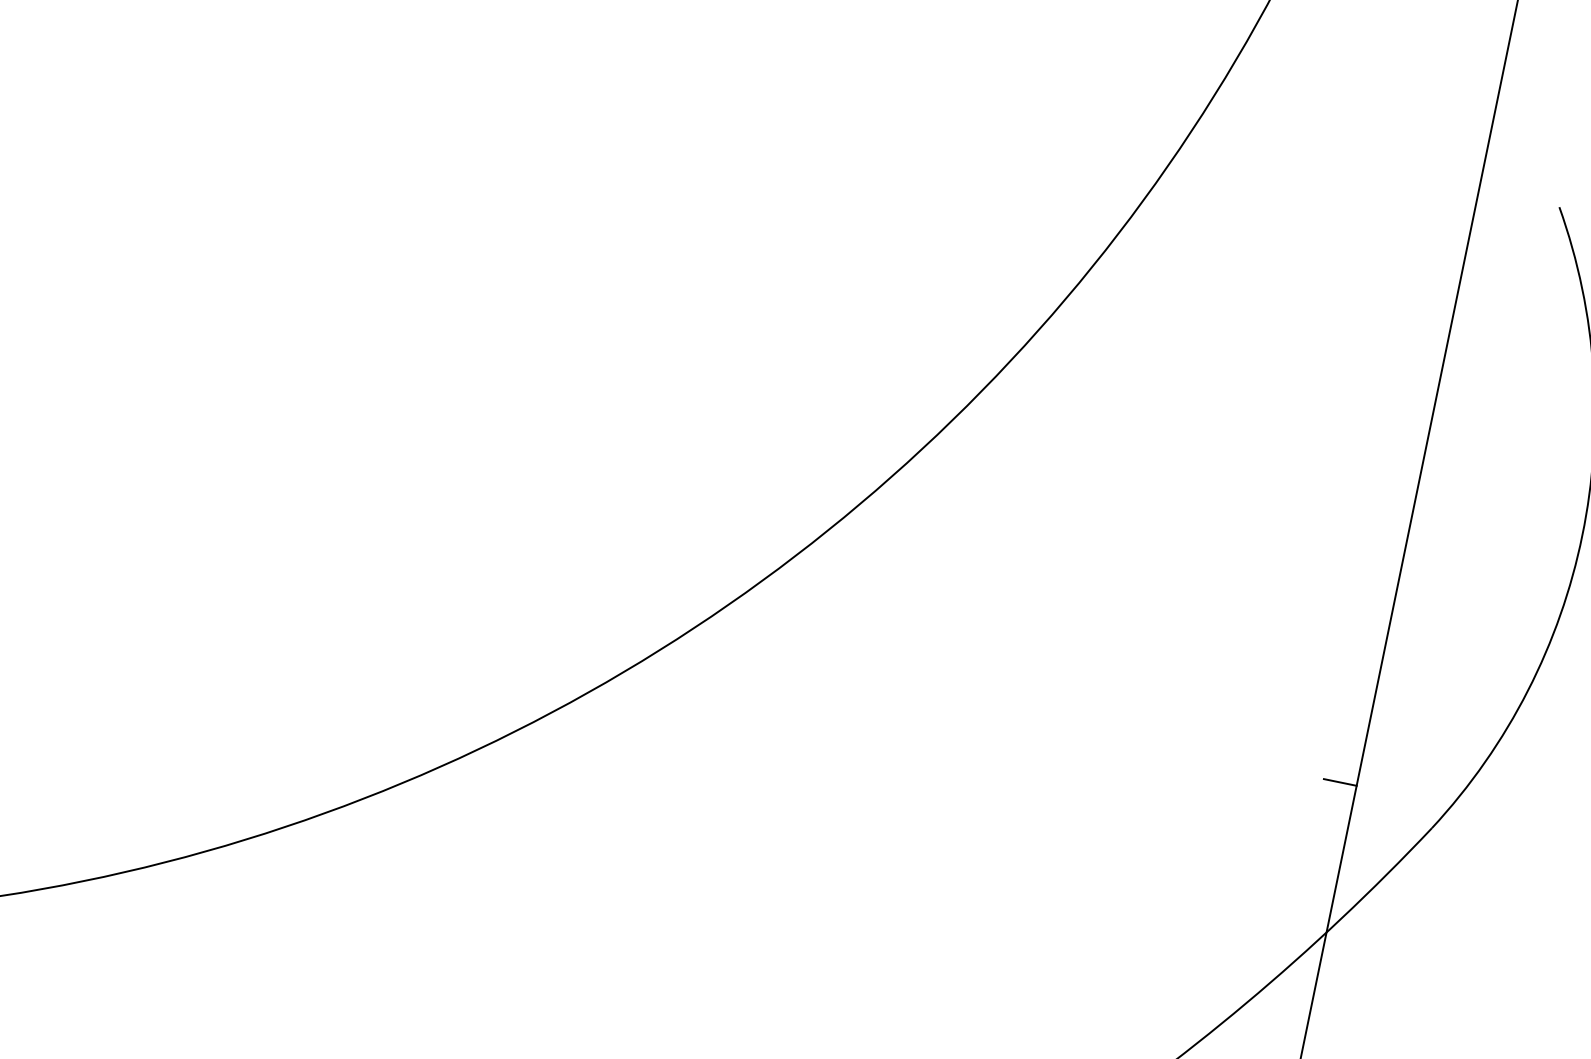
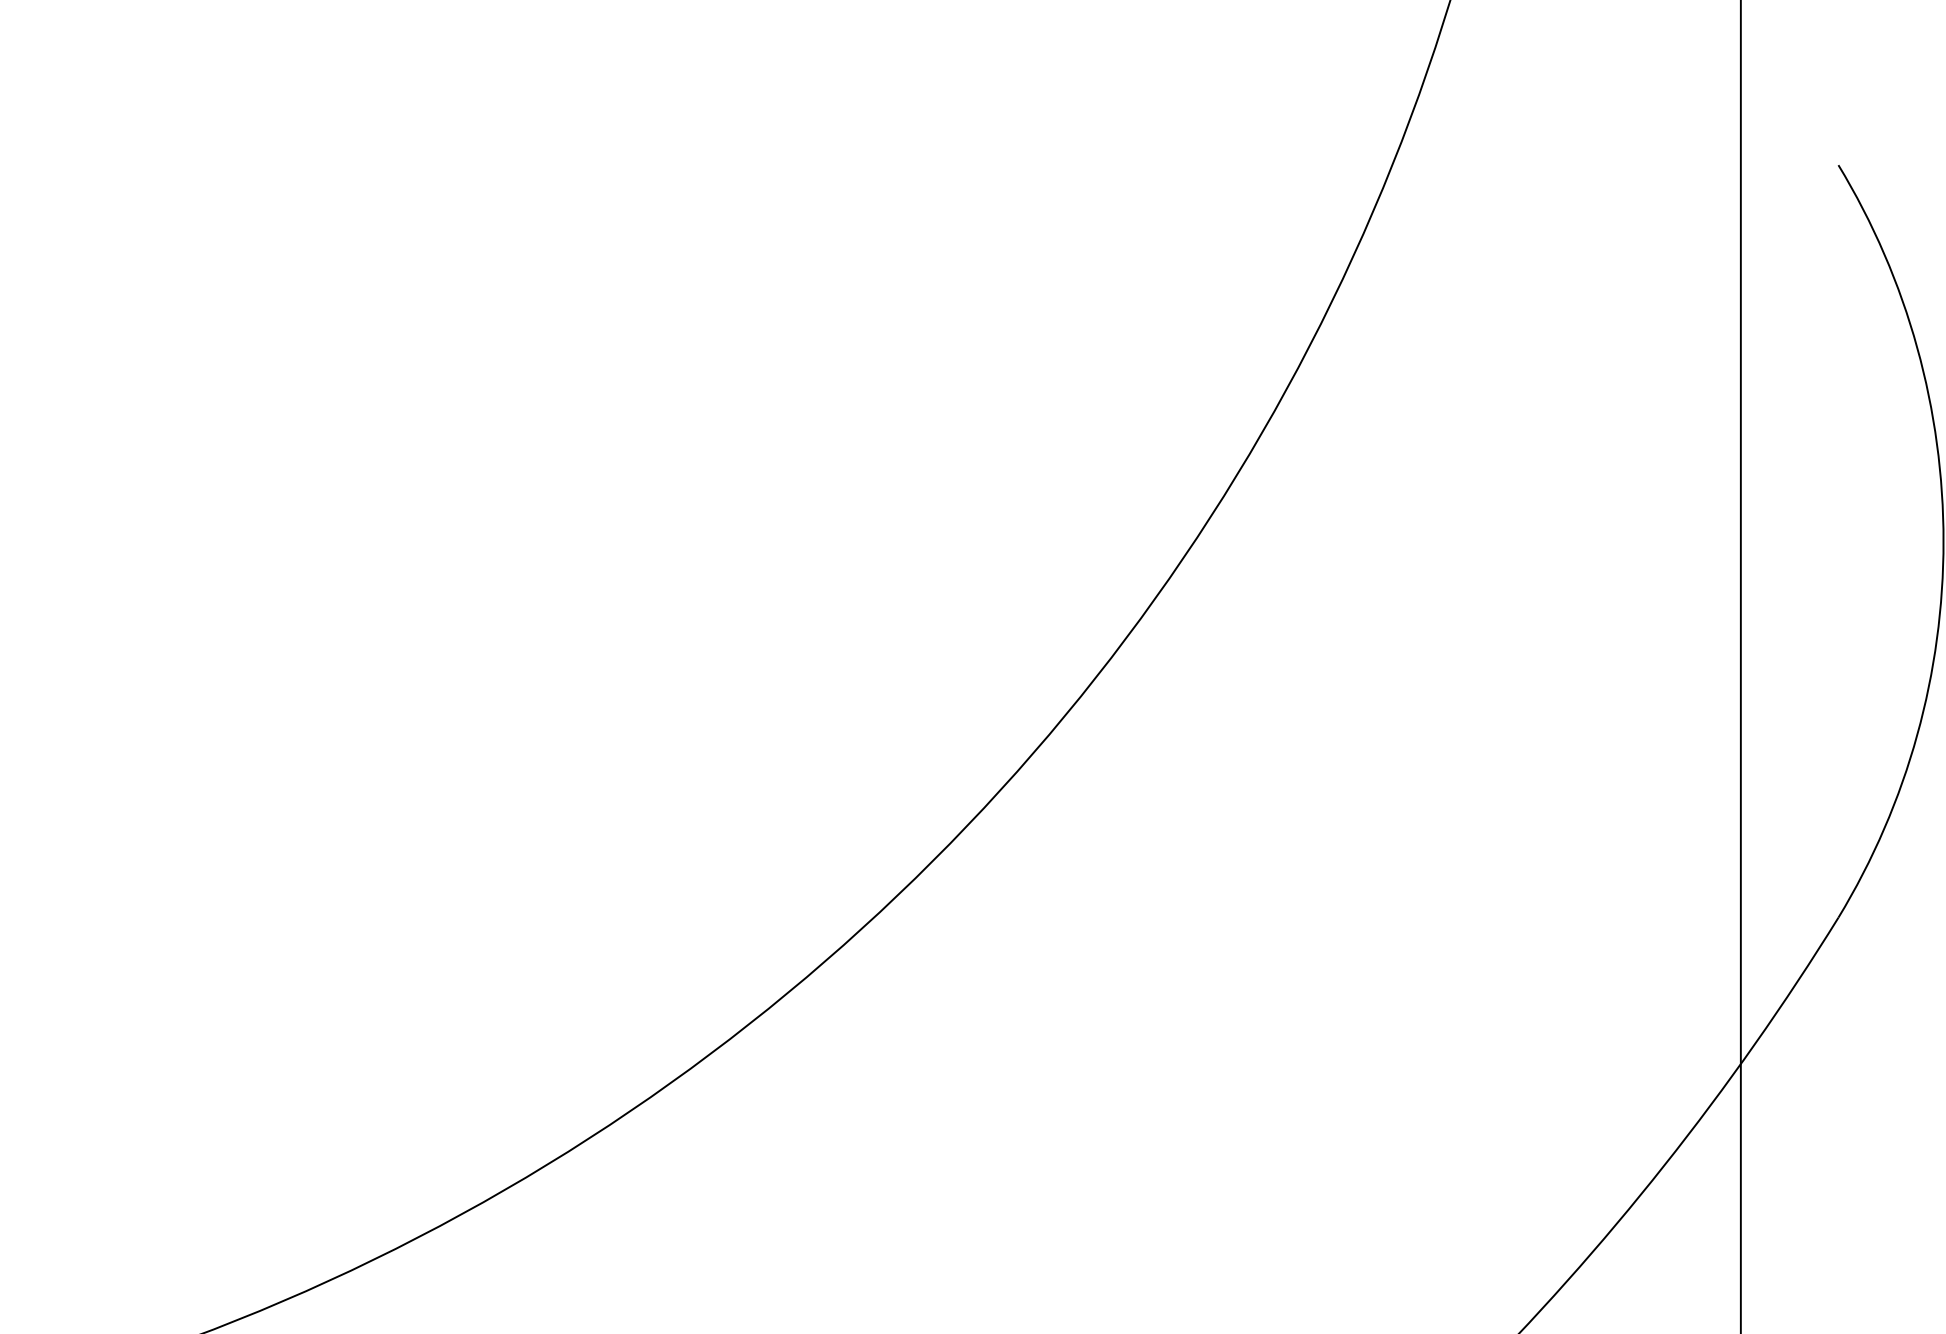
line: (1339, 782) -> (1720, 886), removed

